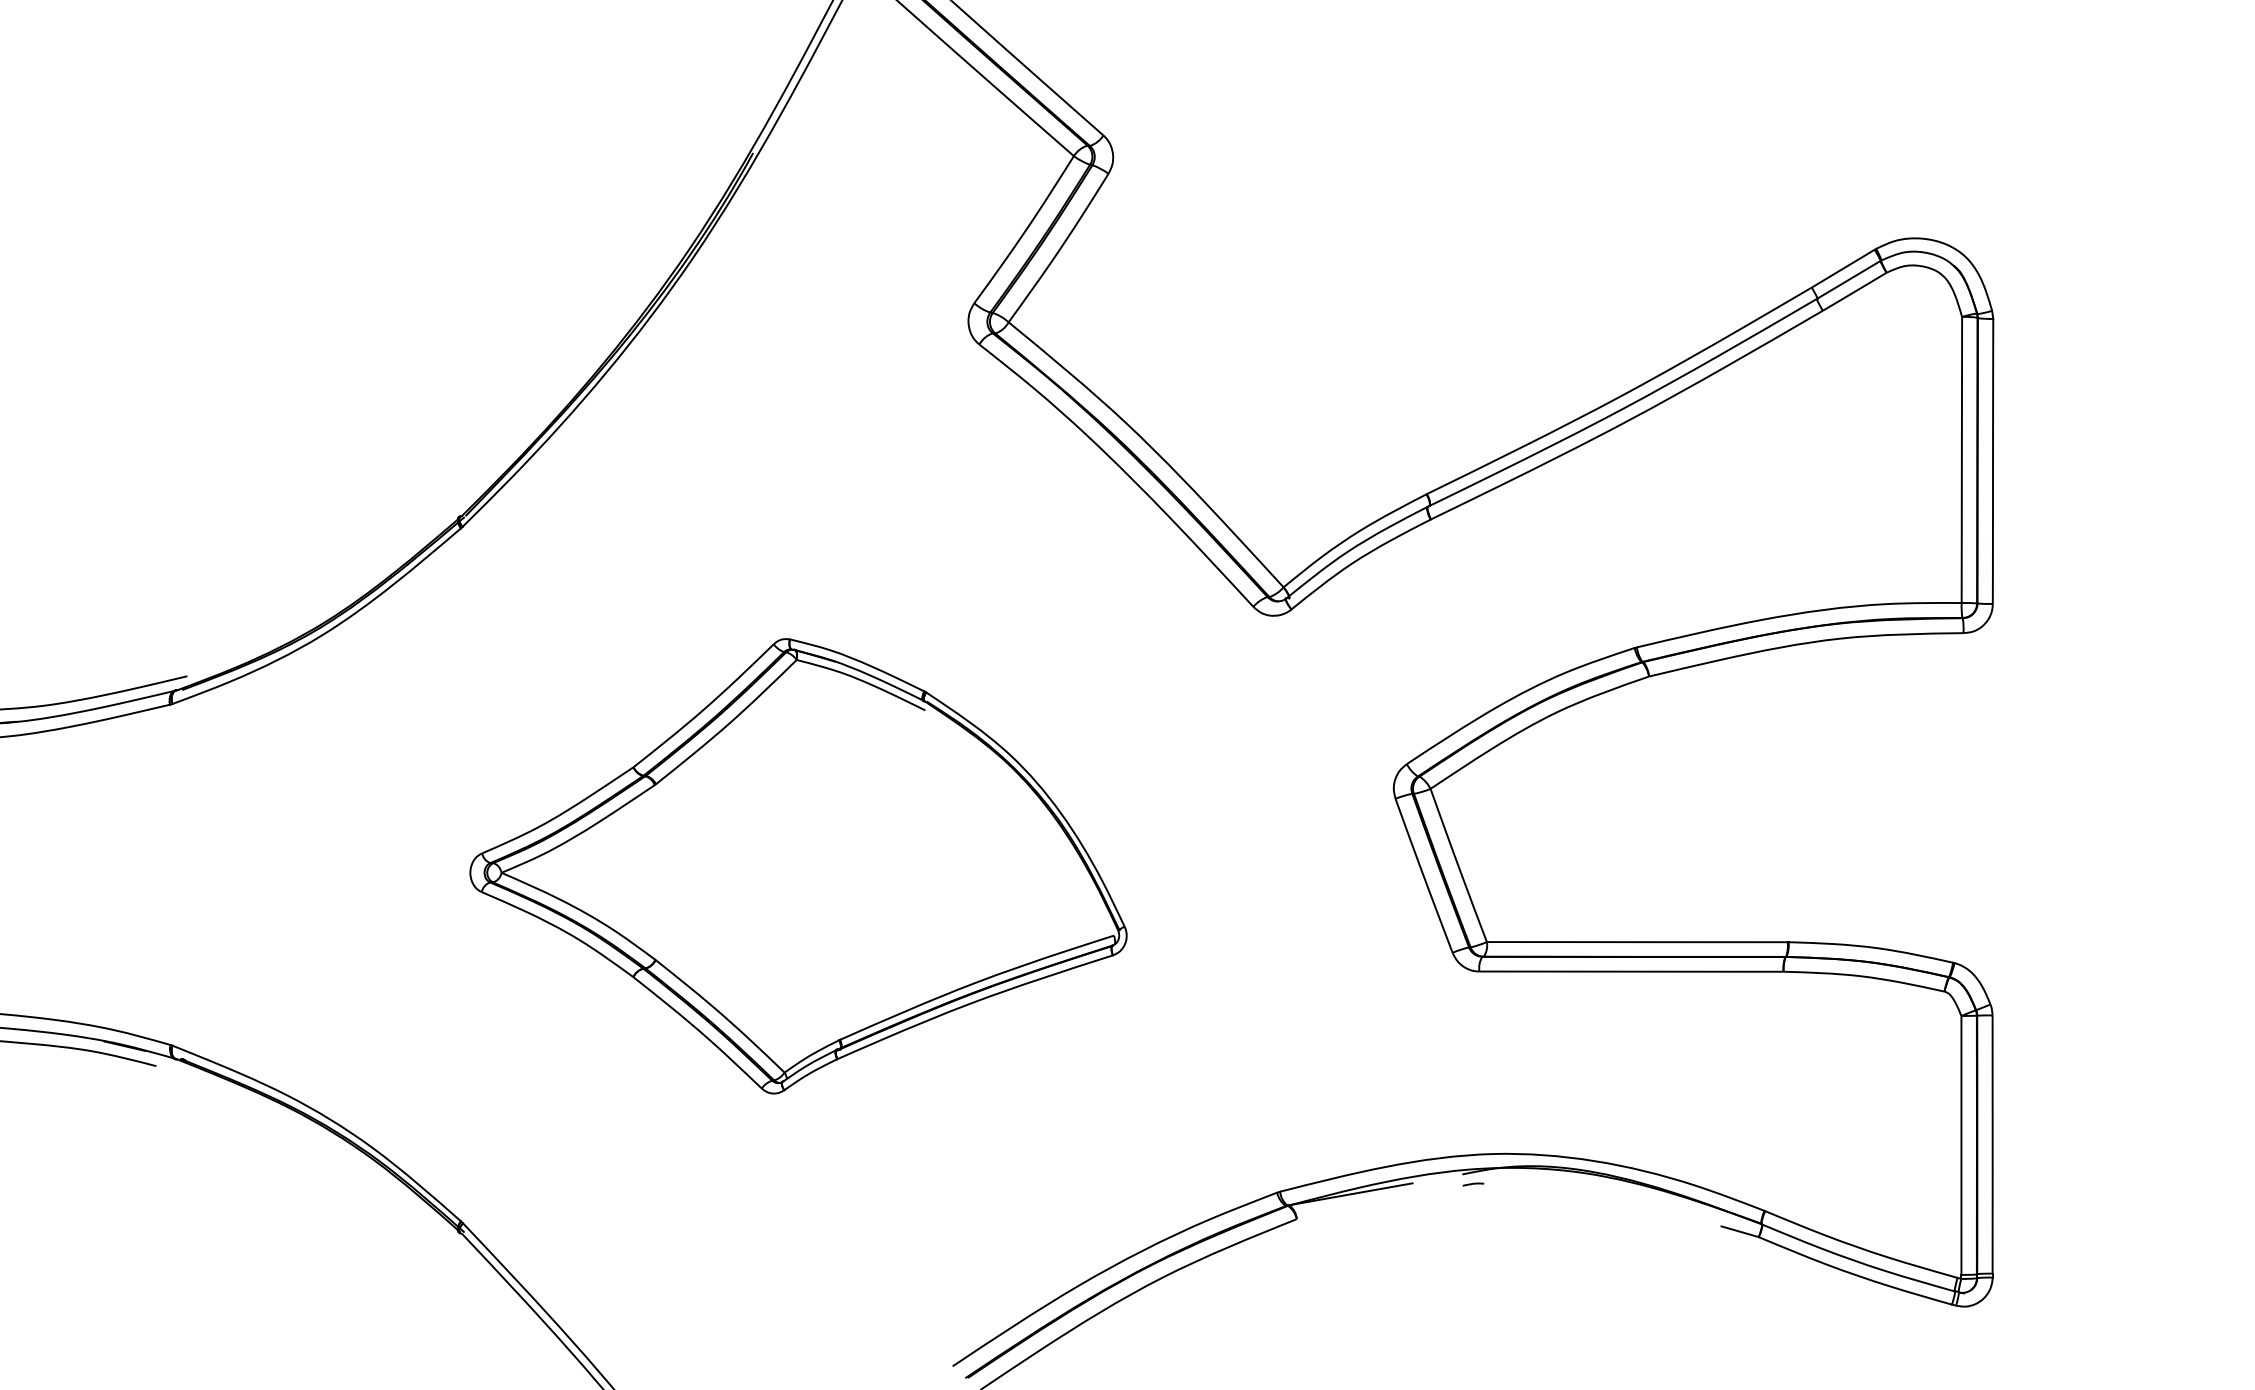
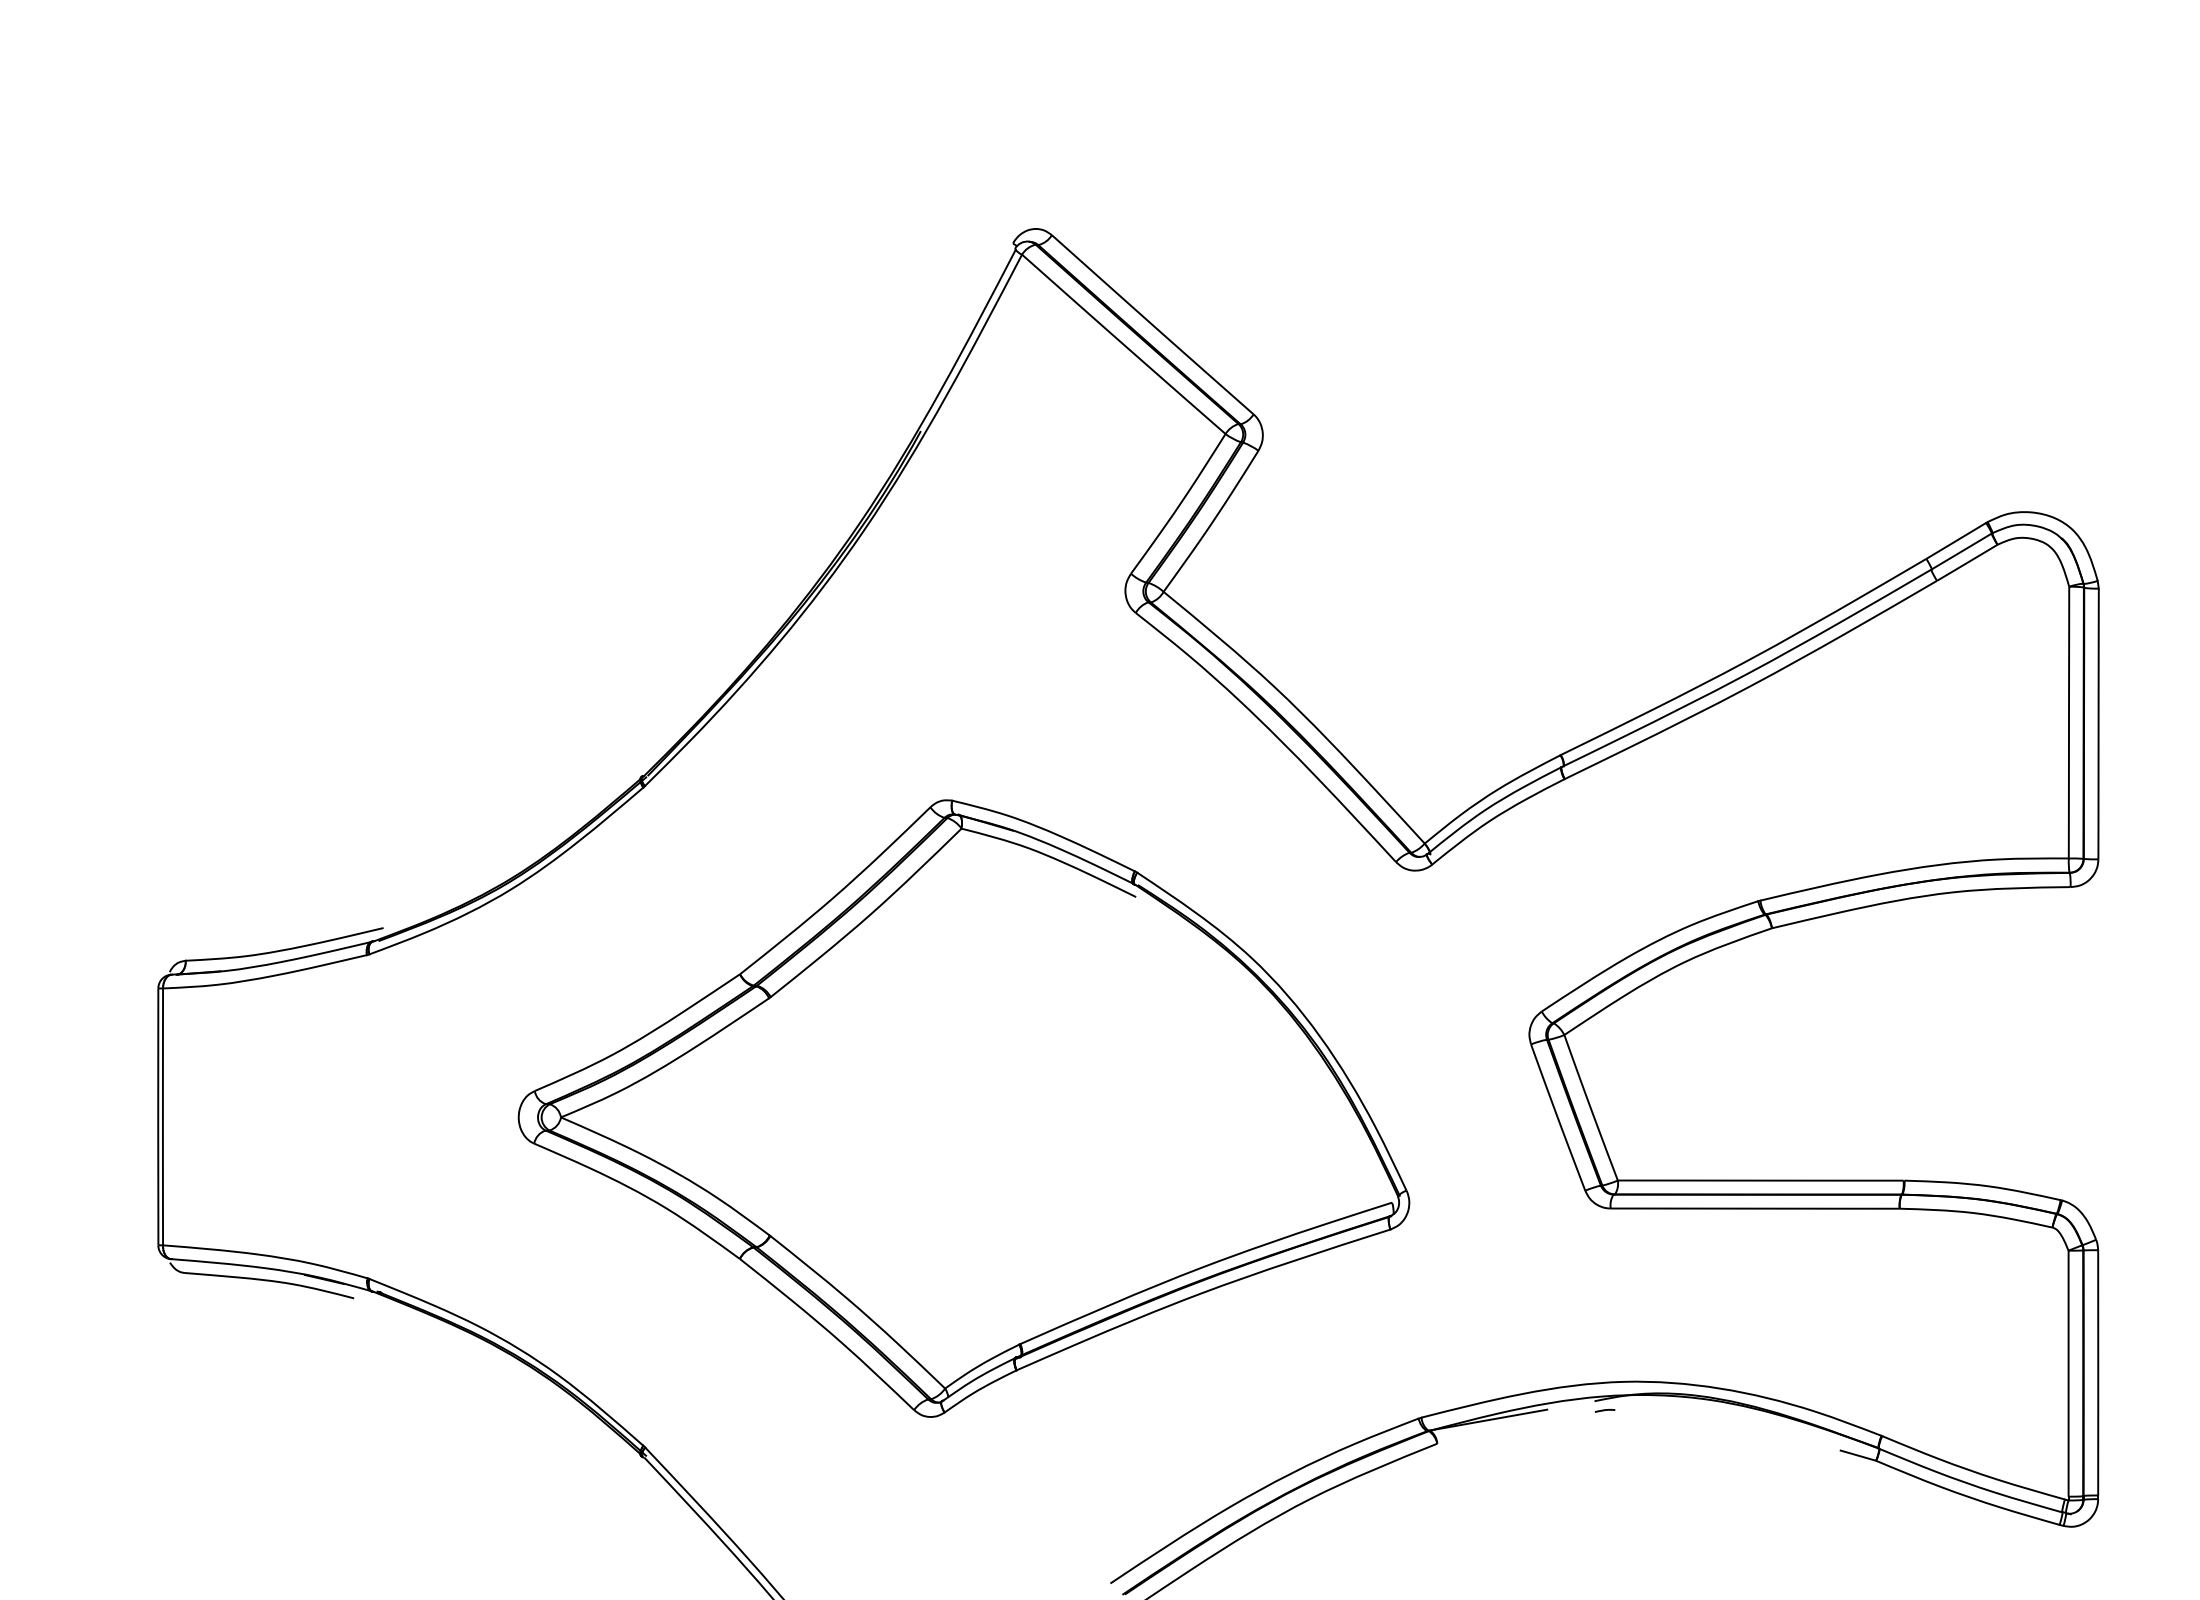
part: (798, 866) -> (963, 1108), size x1.43

